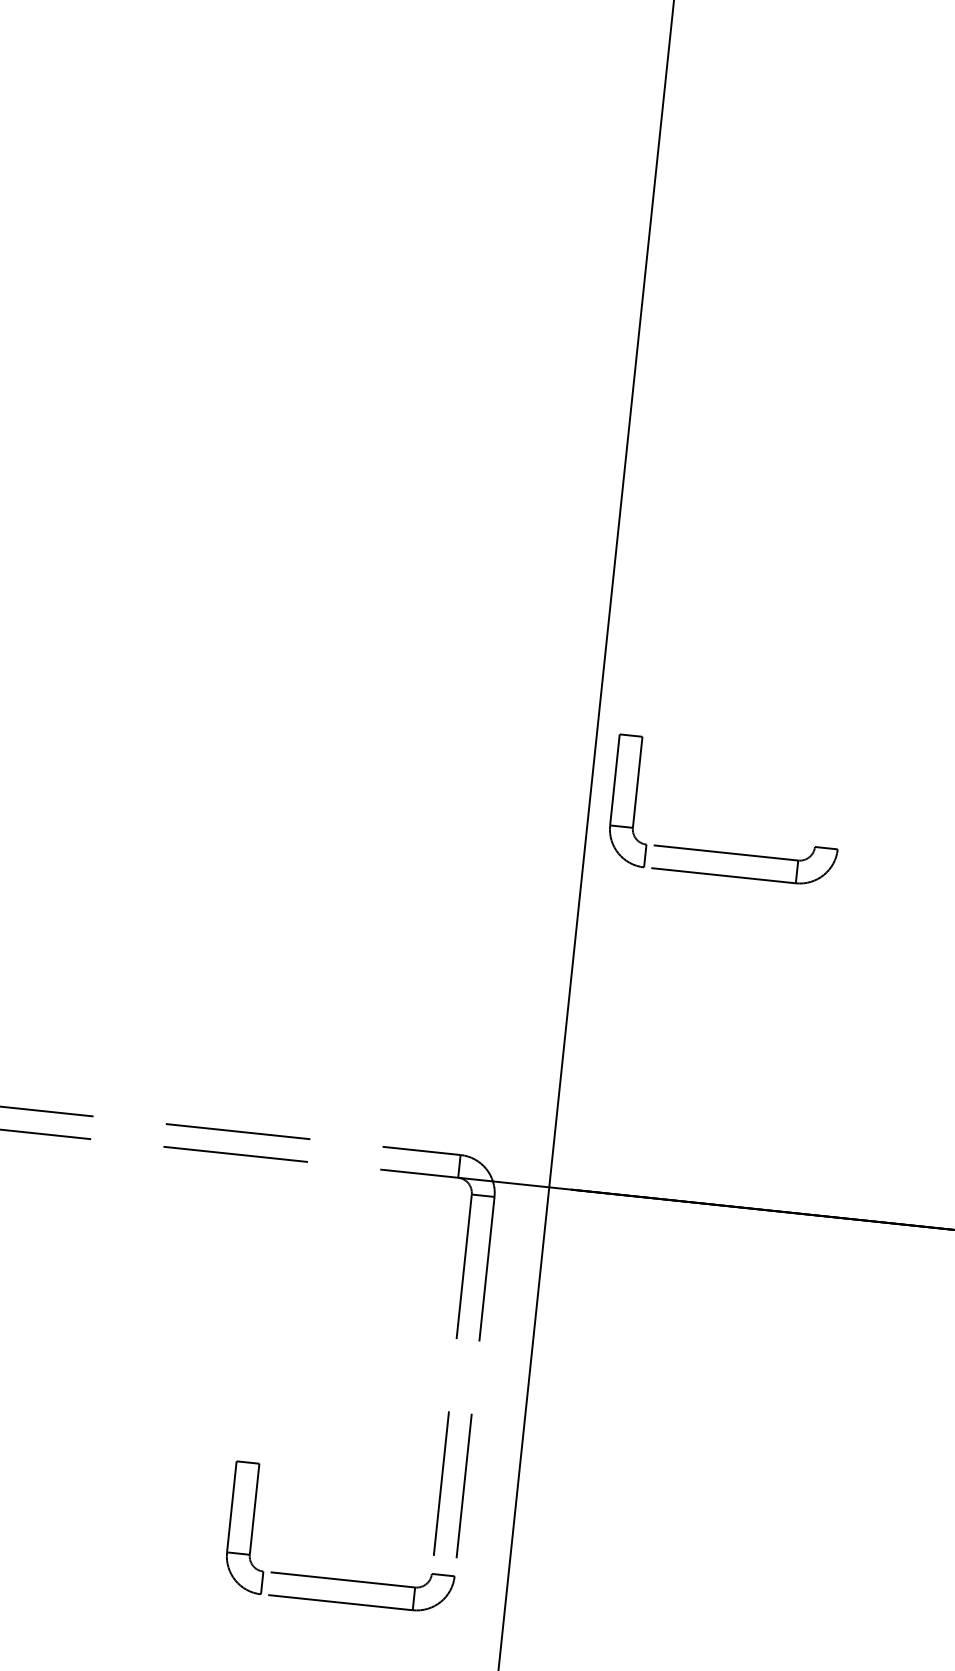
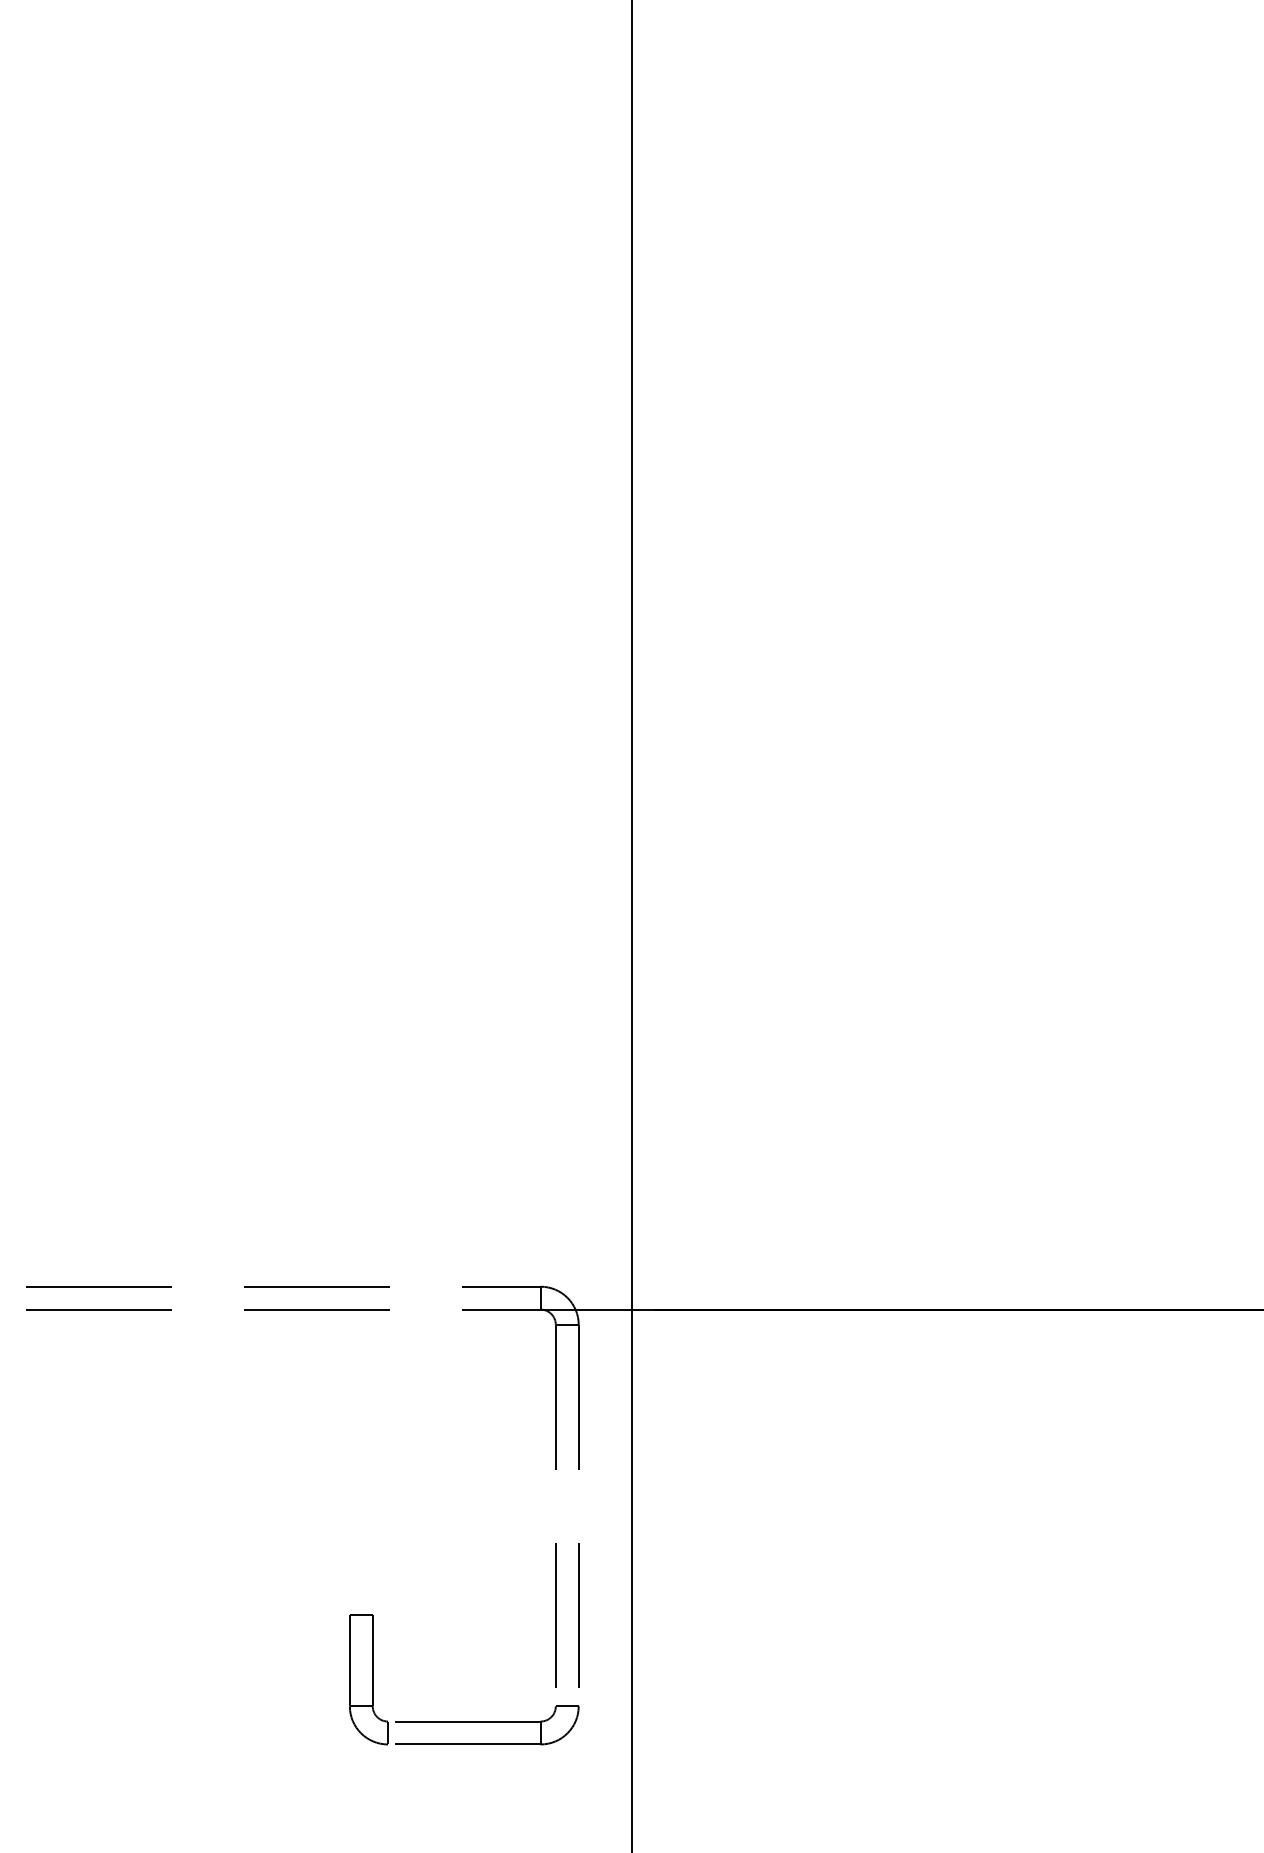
part: (722, 852) -> (769, 958), removed

